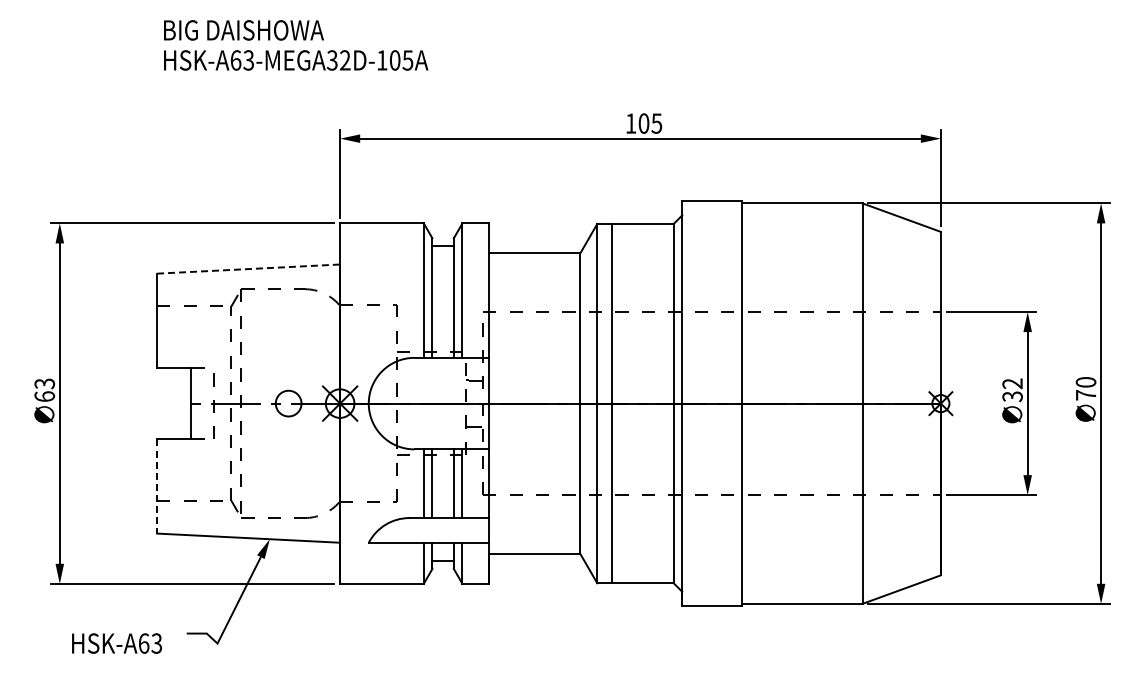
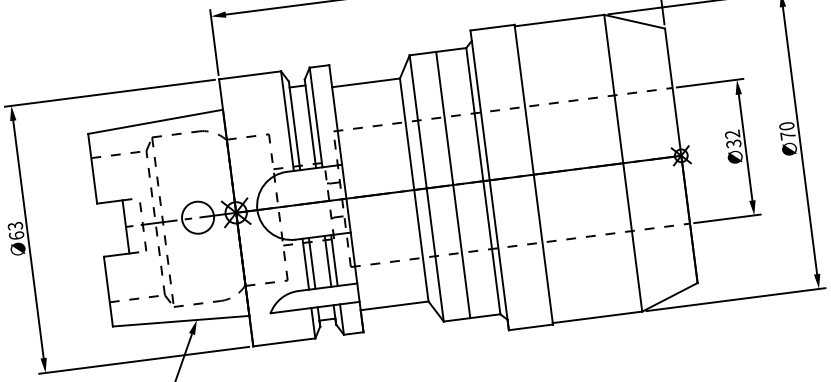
line: (248, 269) -> (155, 122), dashed -> solid
circle: (288, 403) -> (197, 217), size x1.67
line: (612, 403) -> (453, 184), moved
line: (157, 487) -> (108, 292), dashed -> solid

